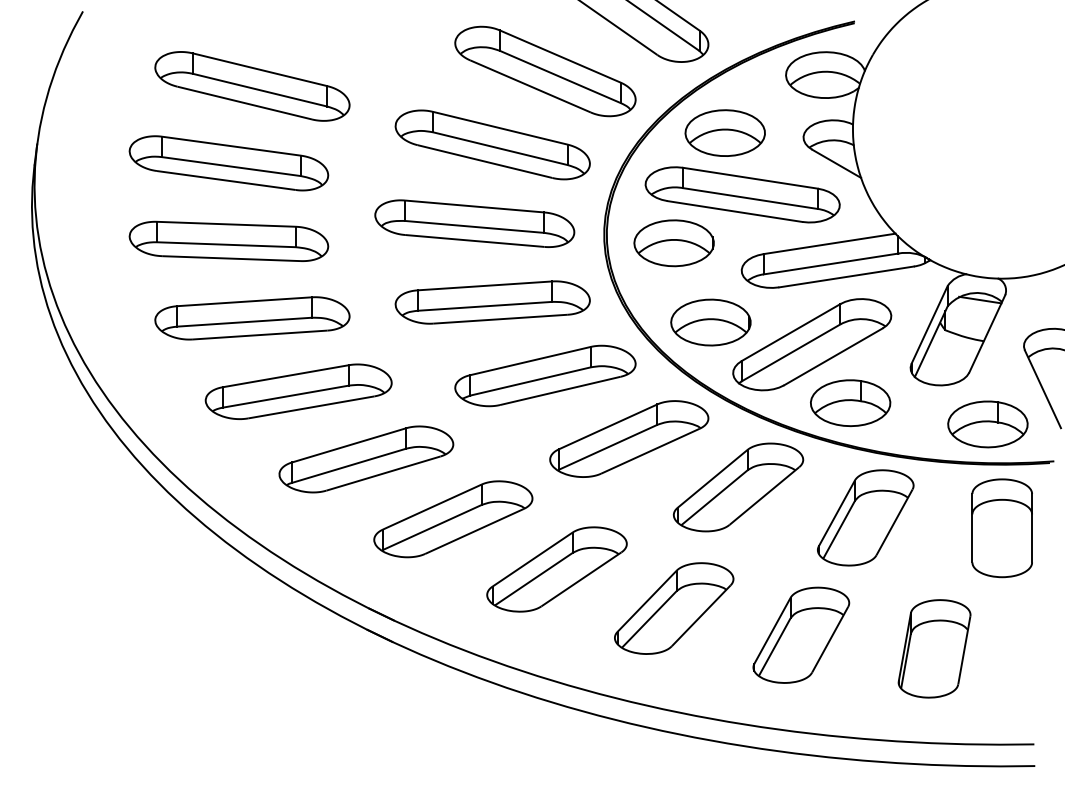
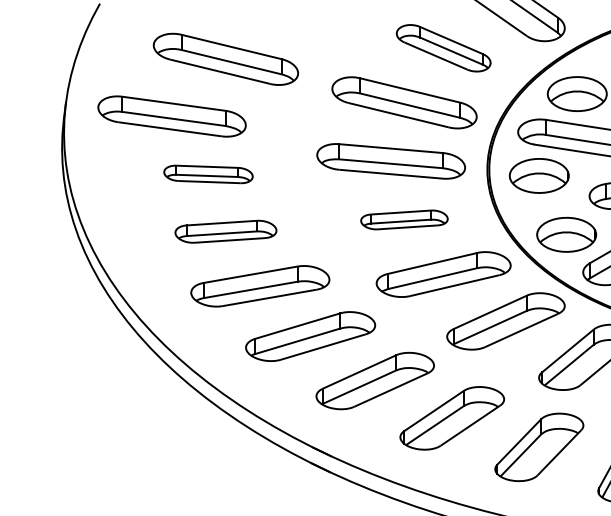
part: (545, 71) -> (443, 48), size x0.7
part: (228, 163) -> (171, 116), moved
part: (228, 240) -> (208, 173), size x0.6
part: (492, 302) -> (404, 219), size x0.6
part: (252, 318) -> (225, 231), size x0.7

